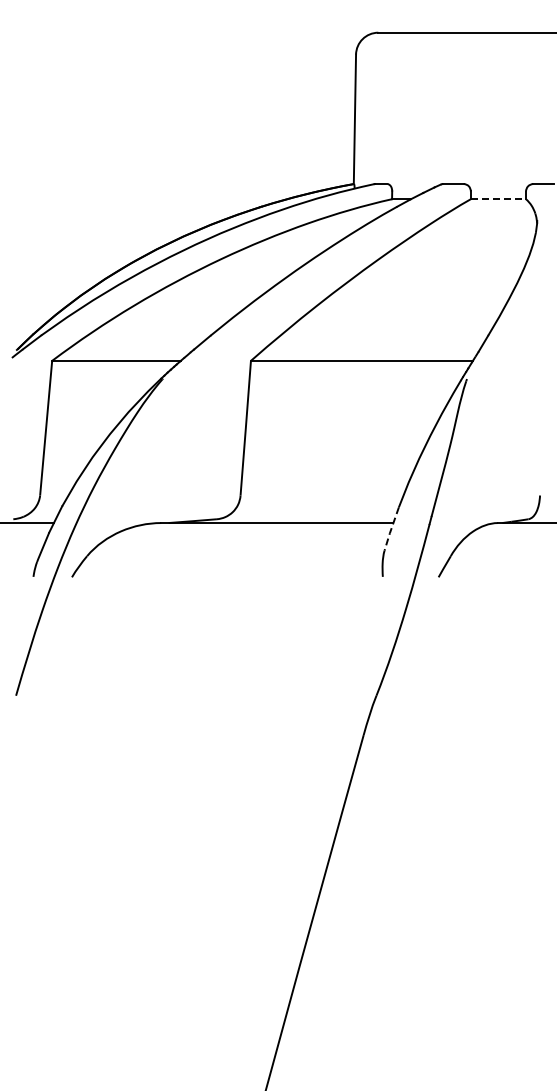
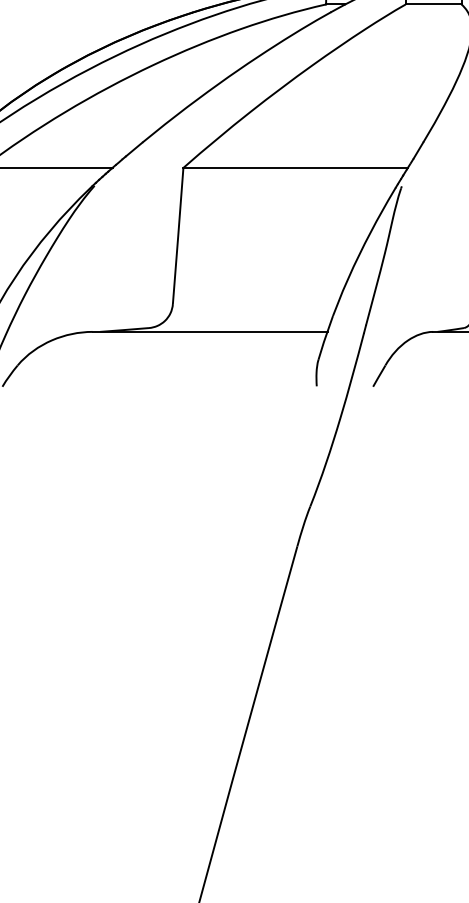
line: (498, 199) -> (433, 4), dashed -> solid
line: (391, 529) -> (325, 338), dashed -> solid

